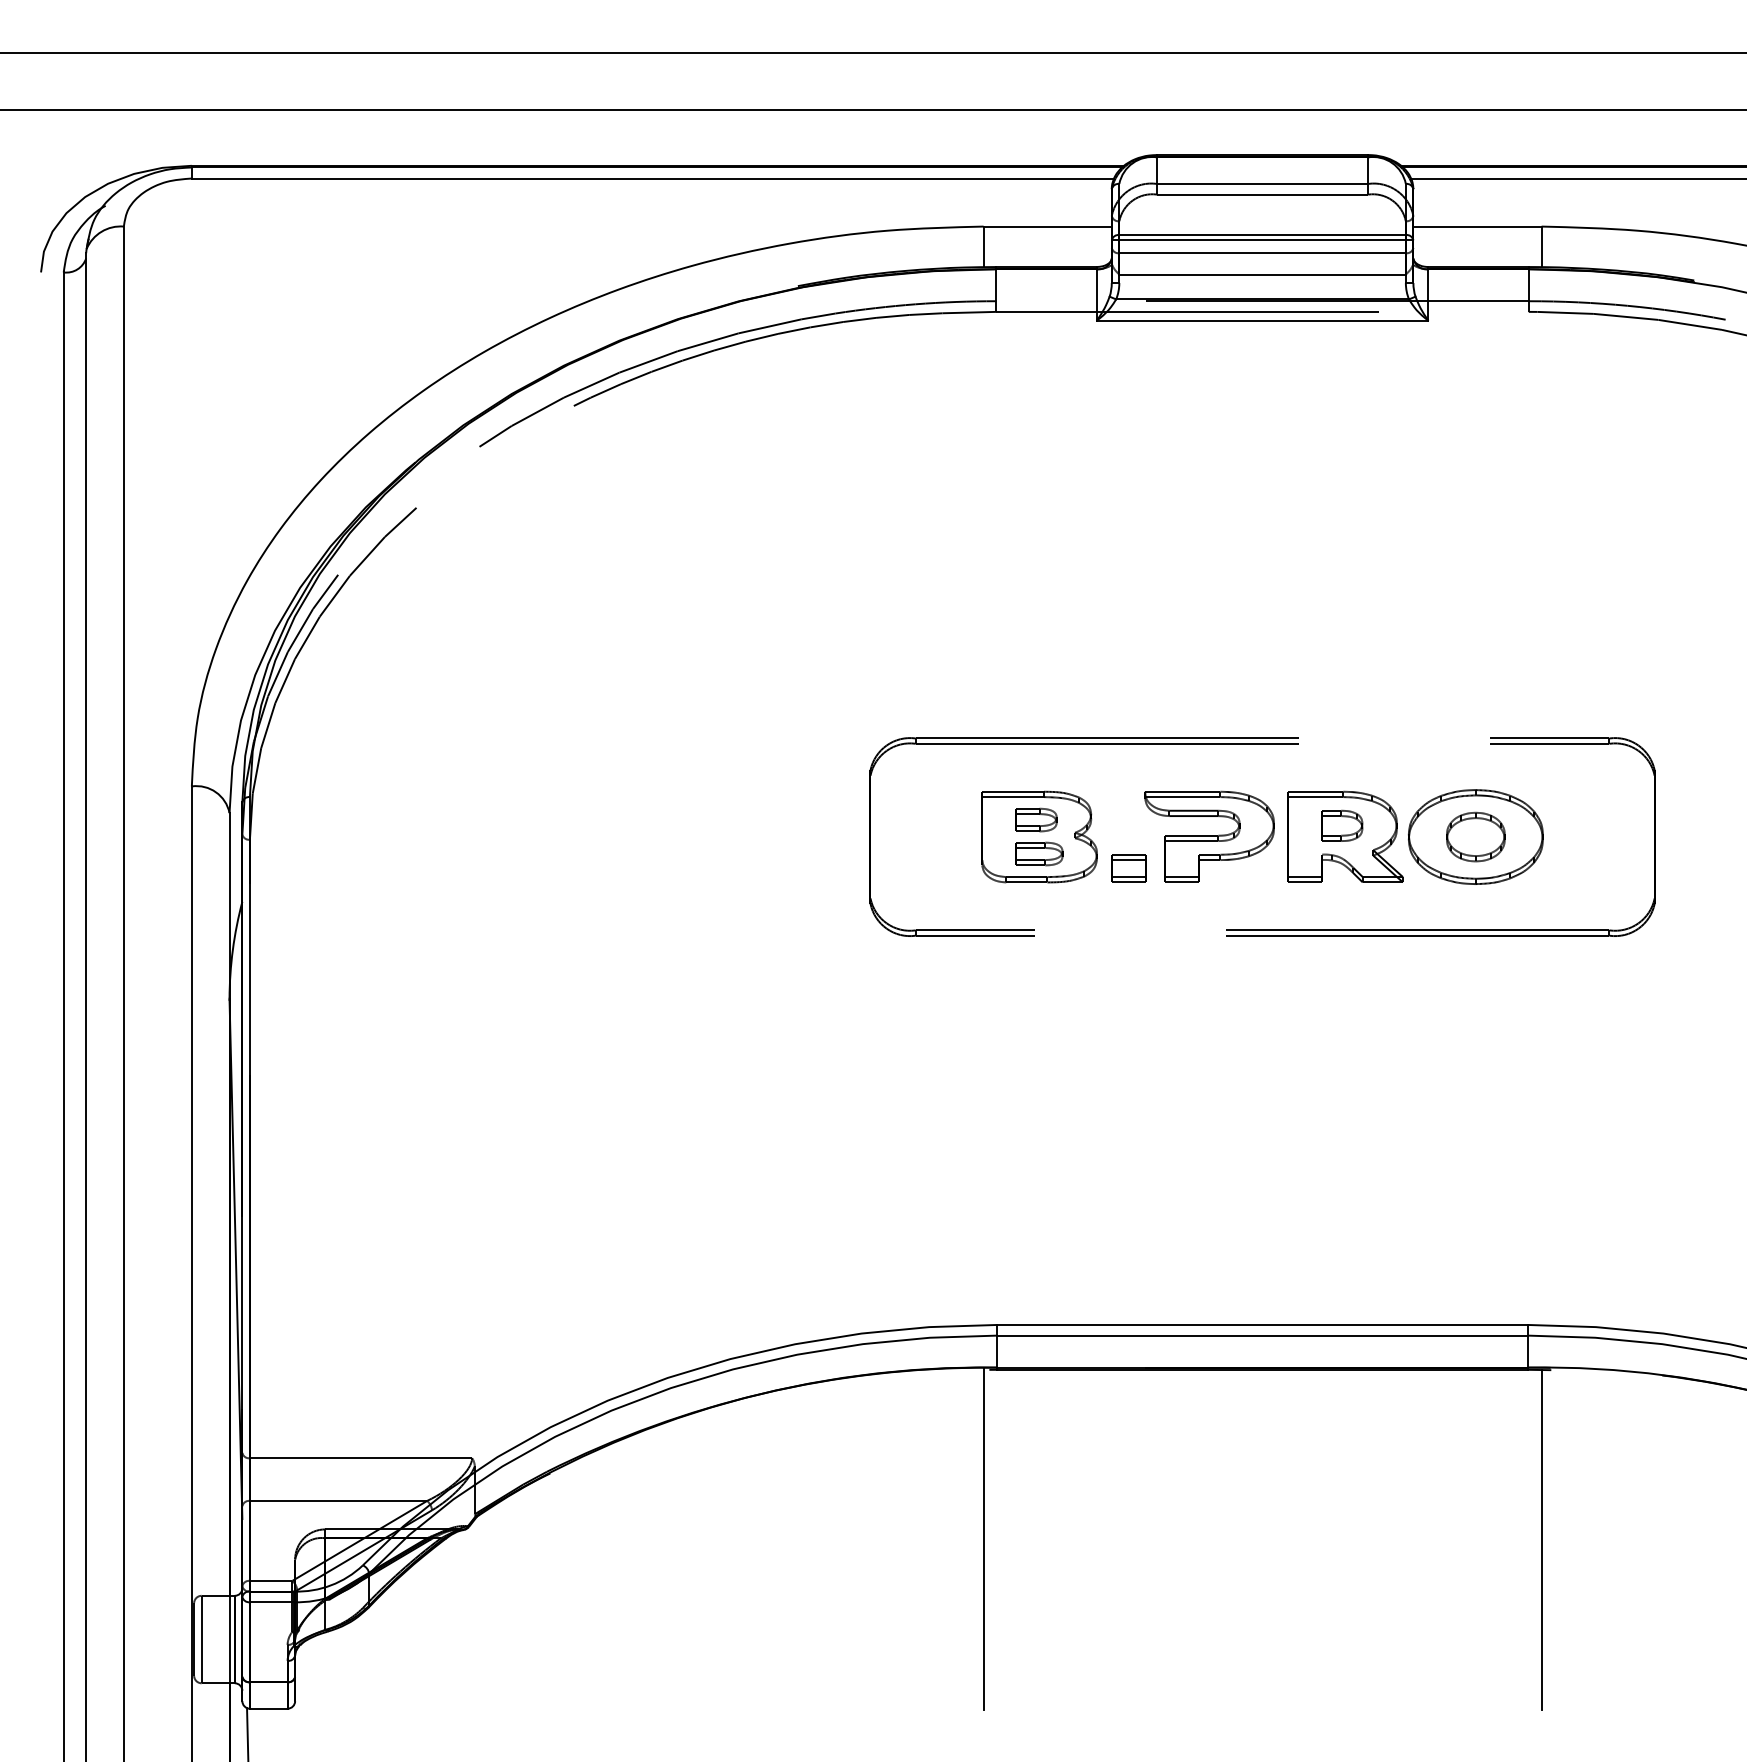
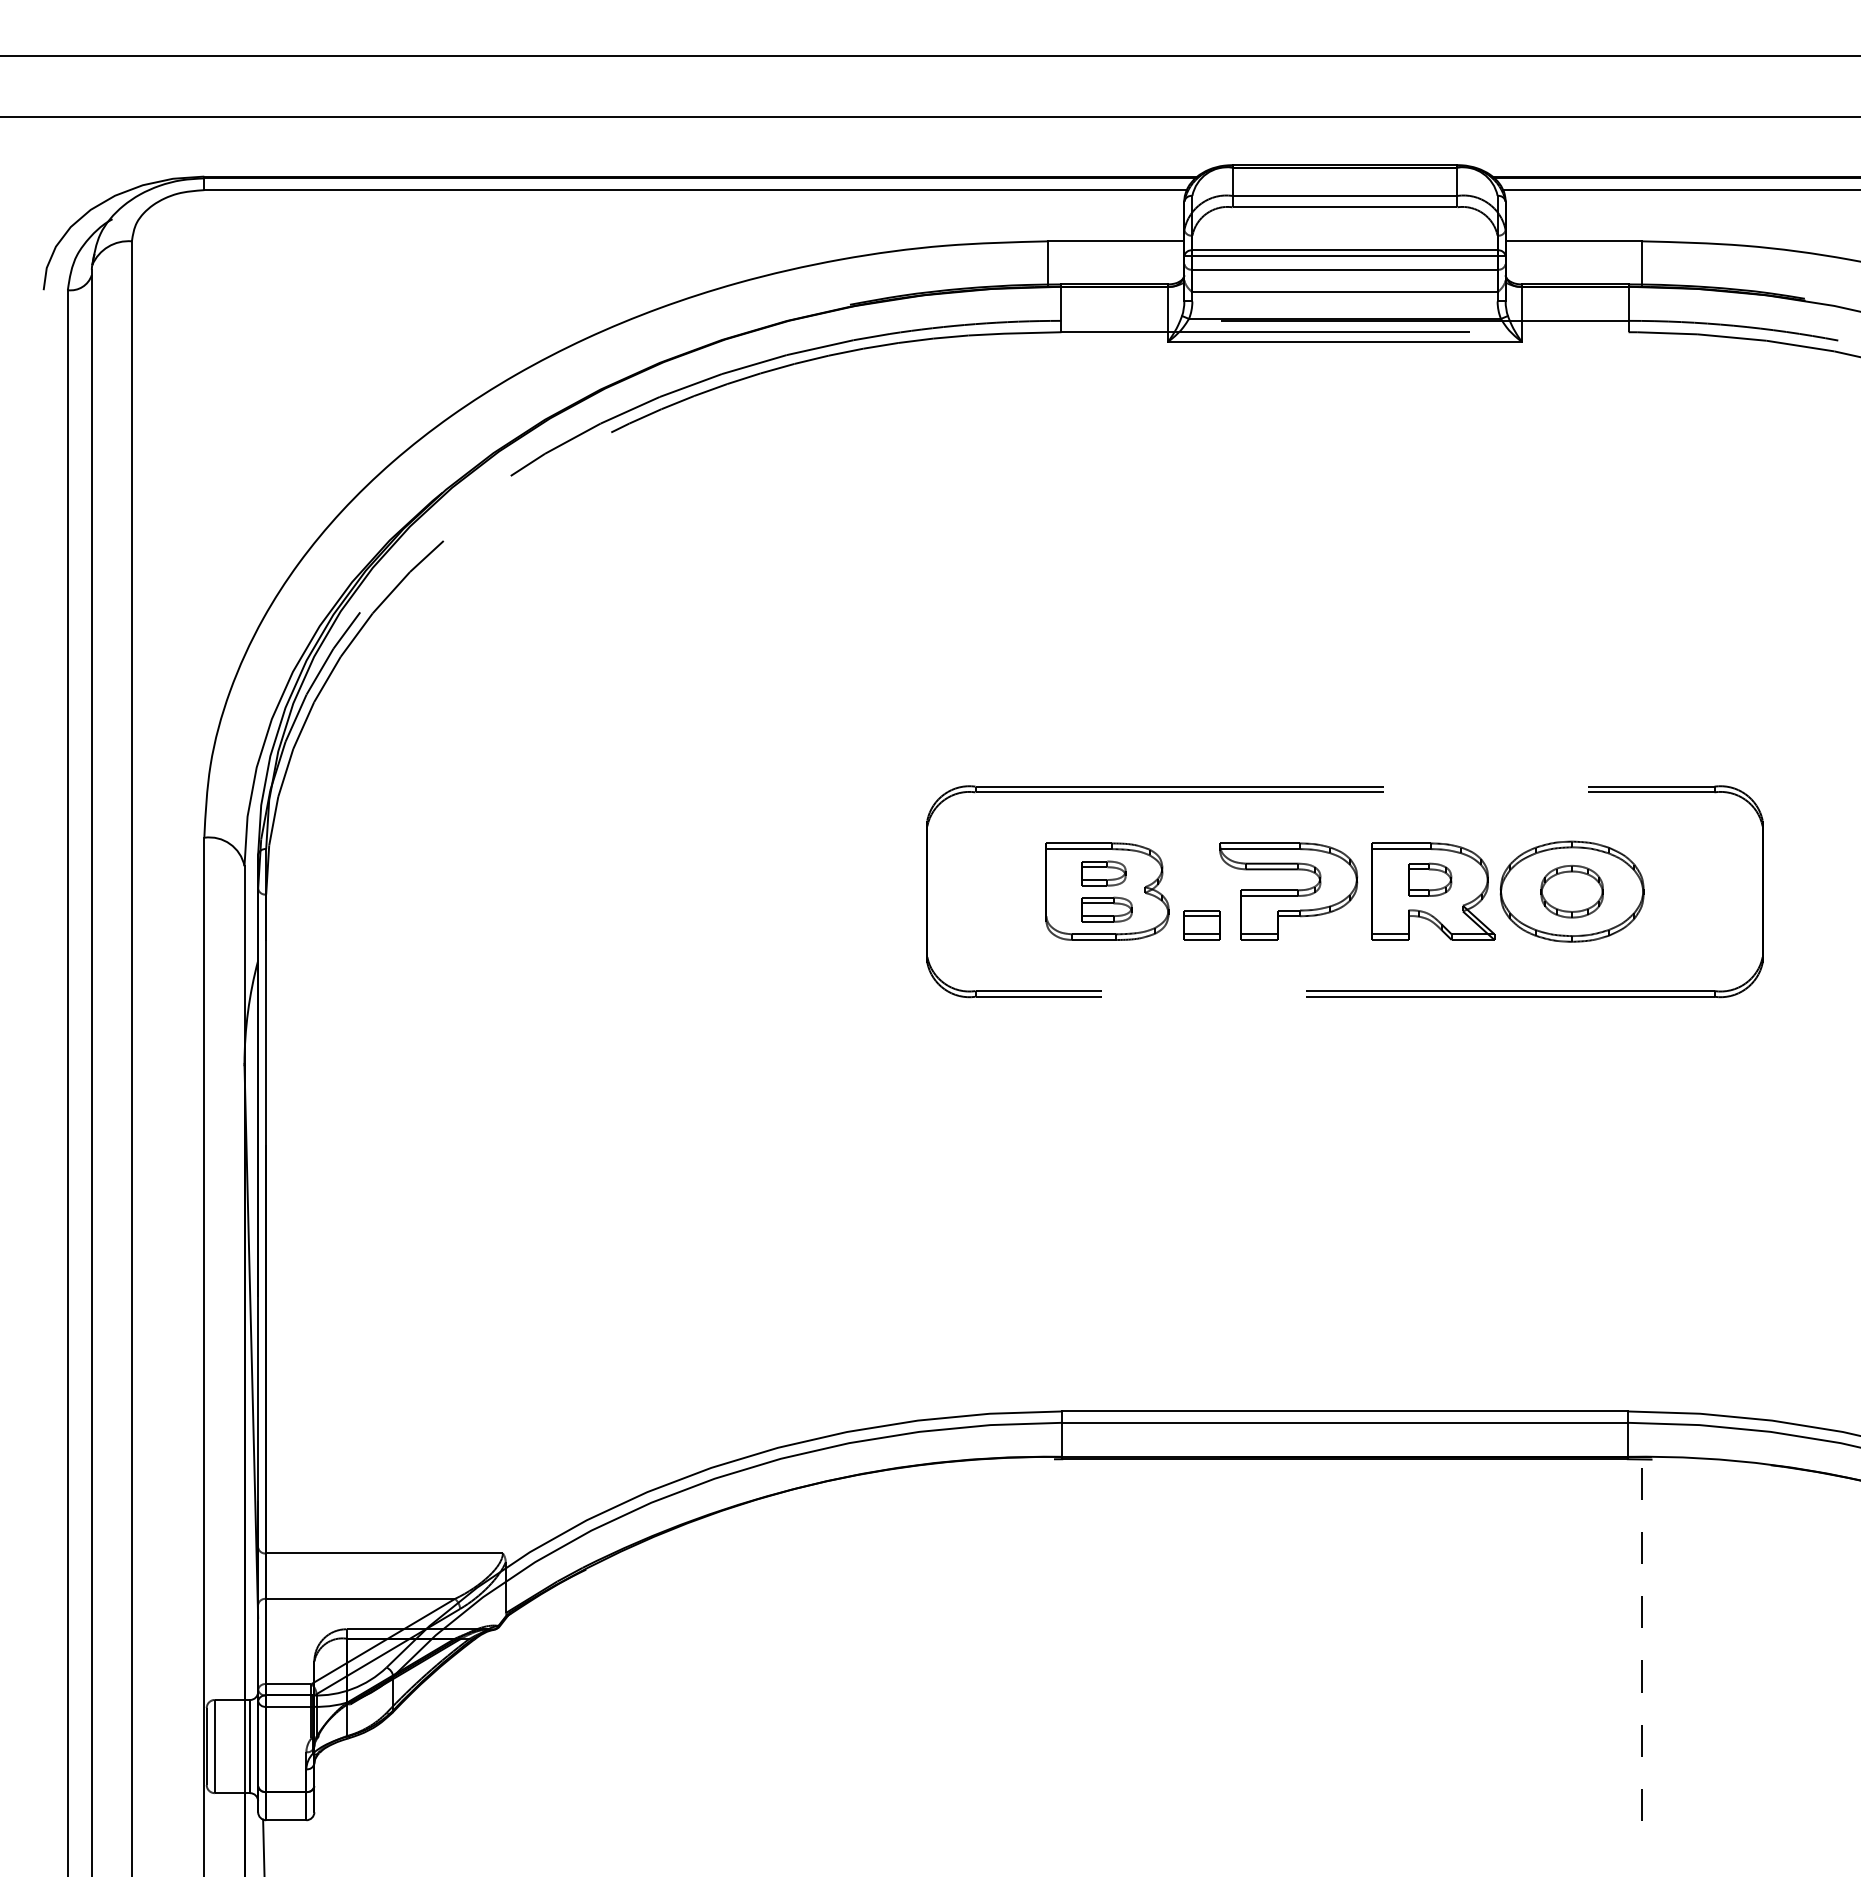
line: (983, 1538) -> (1047, 1638), removed
line: (1541, 1539) -> (1642, 1640), solid -> dashed

